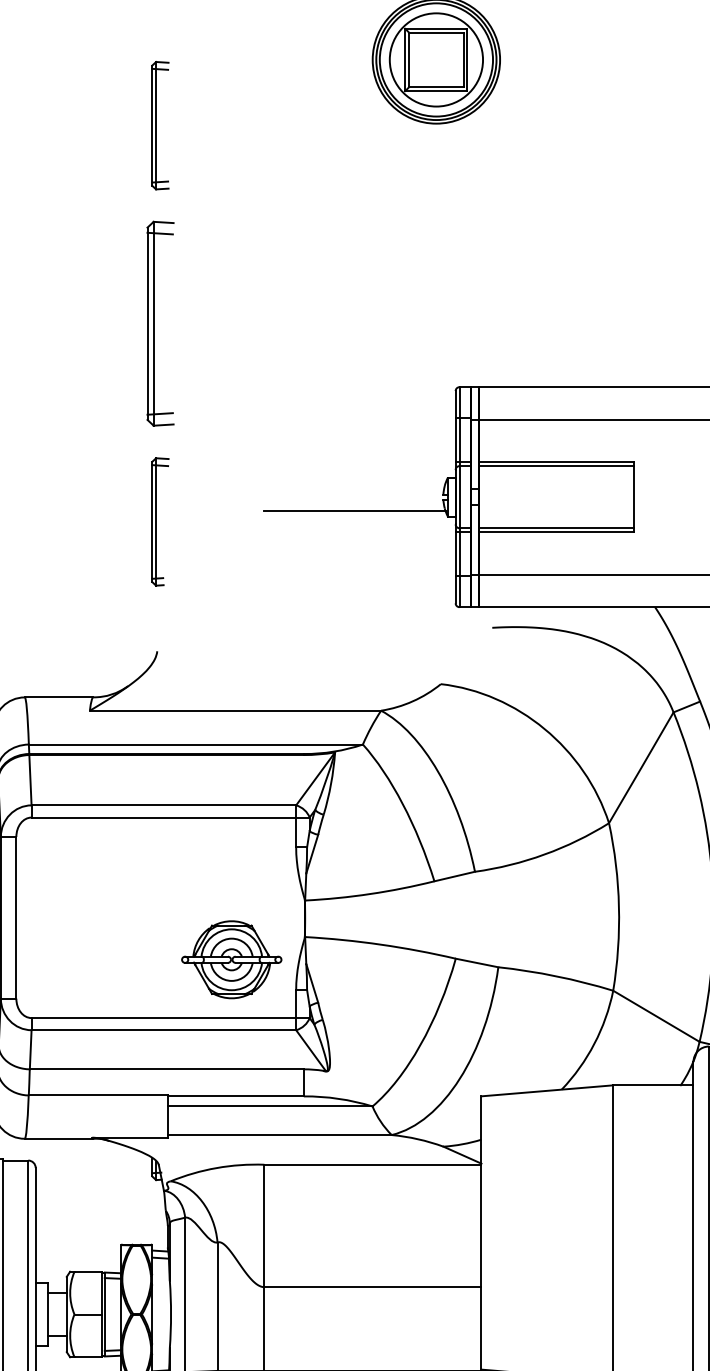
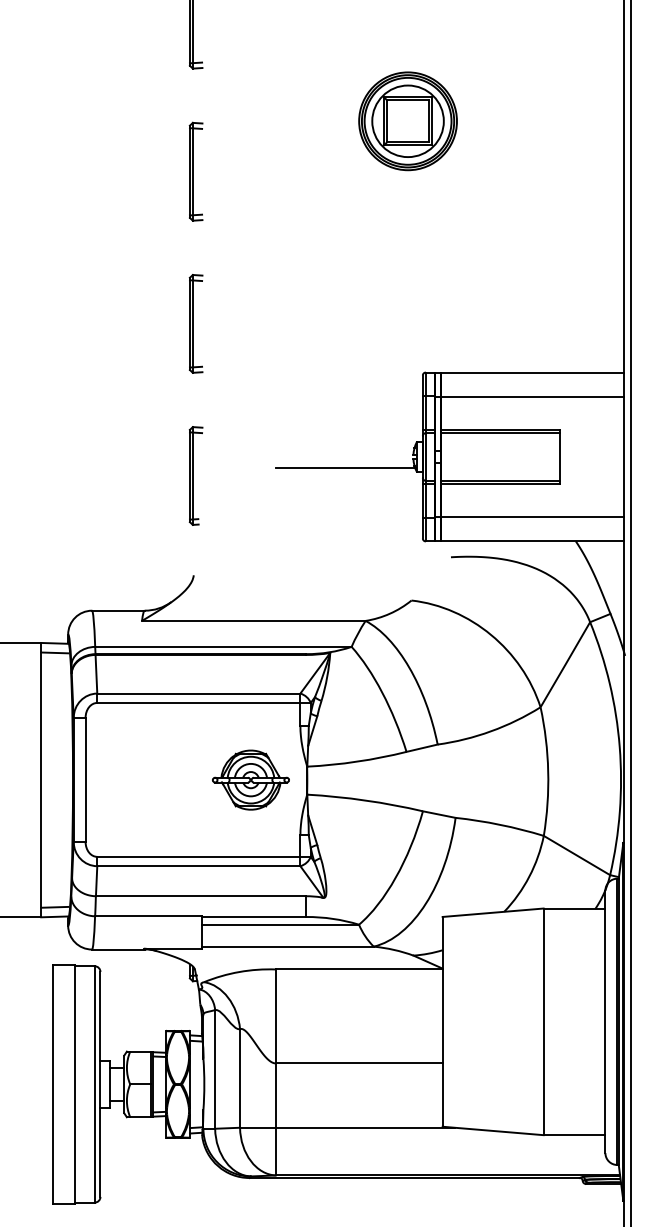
part: (159, 323) -> (195, 323), size x0.62
part: (231, 958) -> (250, 779), moved

